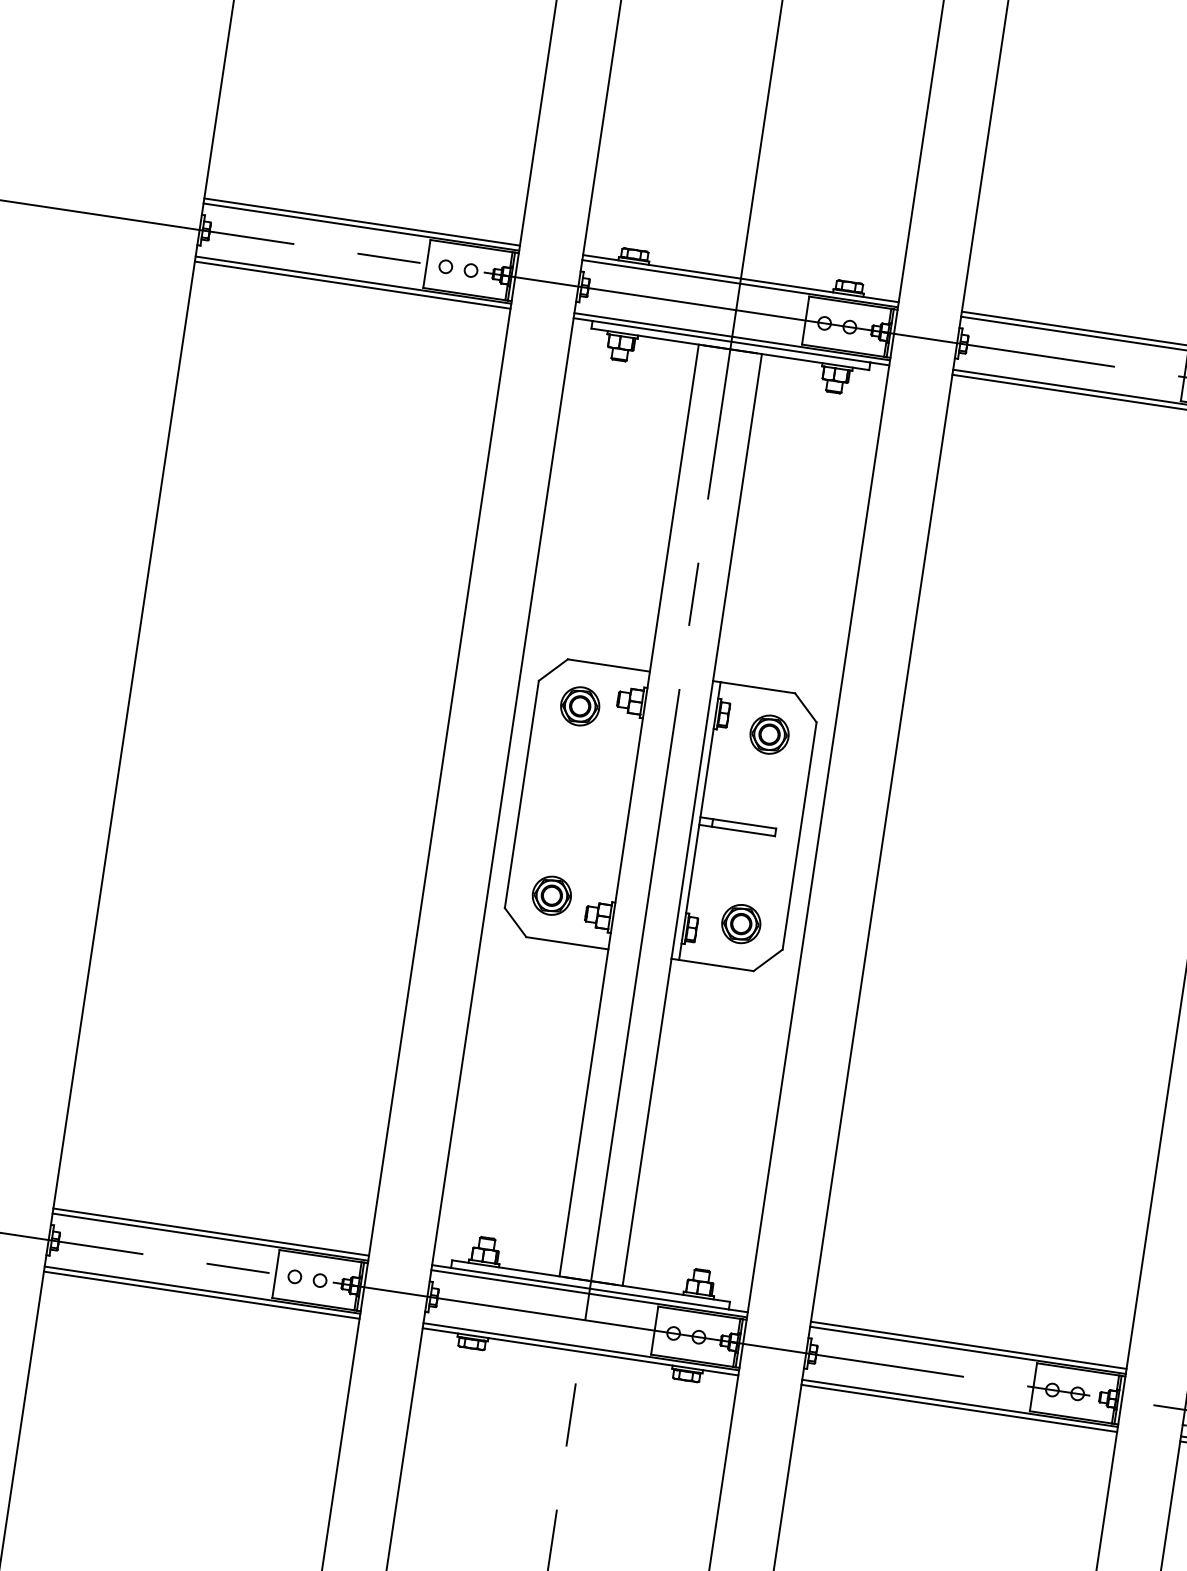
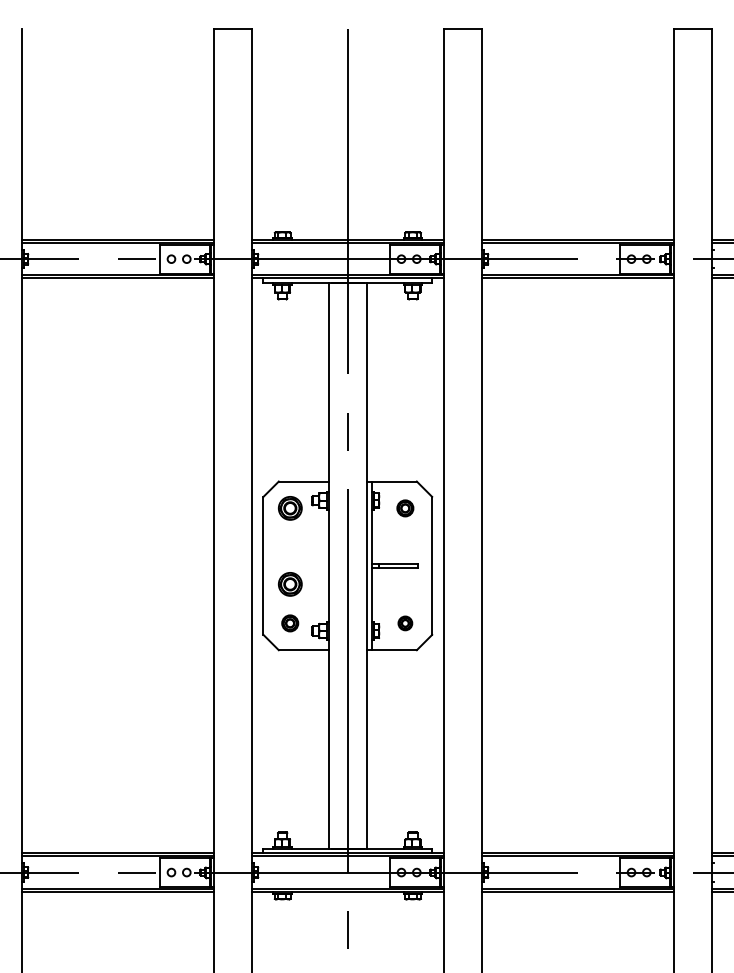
part: (769, 734) -> (405, 508), size x0.7
part: (560, 831) -> (289, 584), added
part: (550, 895) -> (289, 623), size x0.7
part: (741, 924) -> (405, 623), size x0.6

